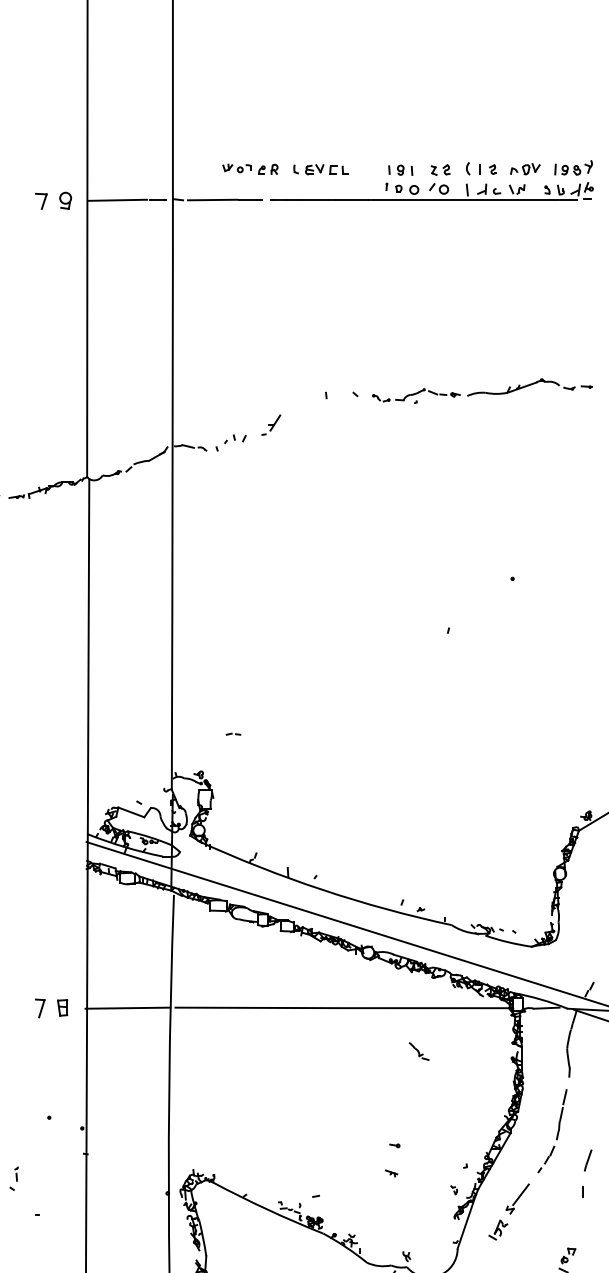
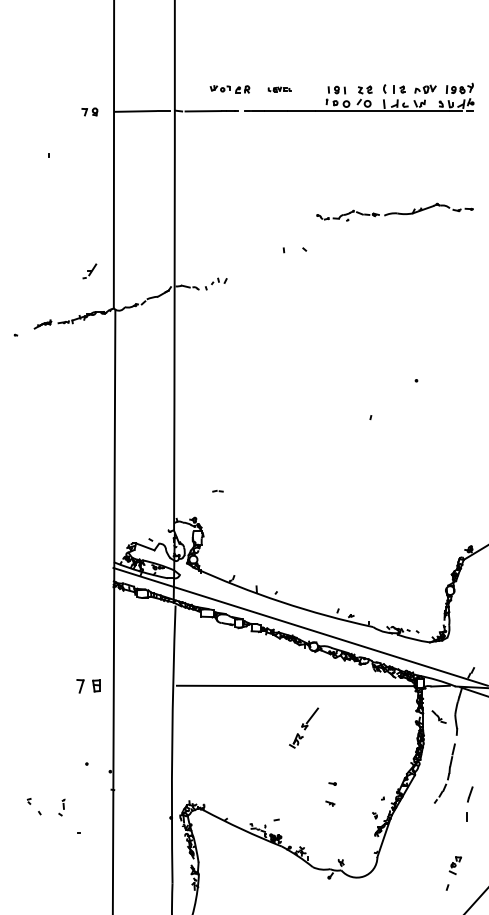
part: (320, 169) -> (279, 89), size x0.6
part: (52, 200) -> (89, 111), size x0.6
part: (481, 390) -> (394, 211), moved
part: (270, 425) -> (89, 271), moved
line: (127, 1007) -> (142, 685), removed
part: (418, 1050) -> (438, 716), moved
part: (509, 1211) -> (304, 727), moved

